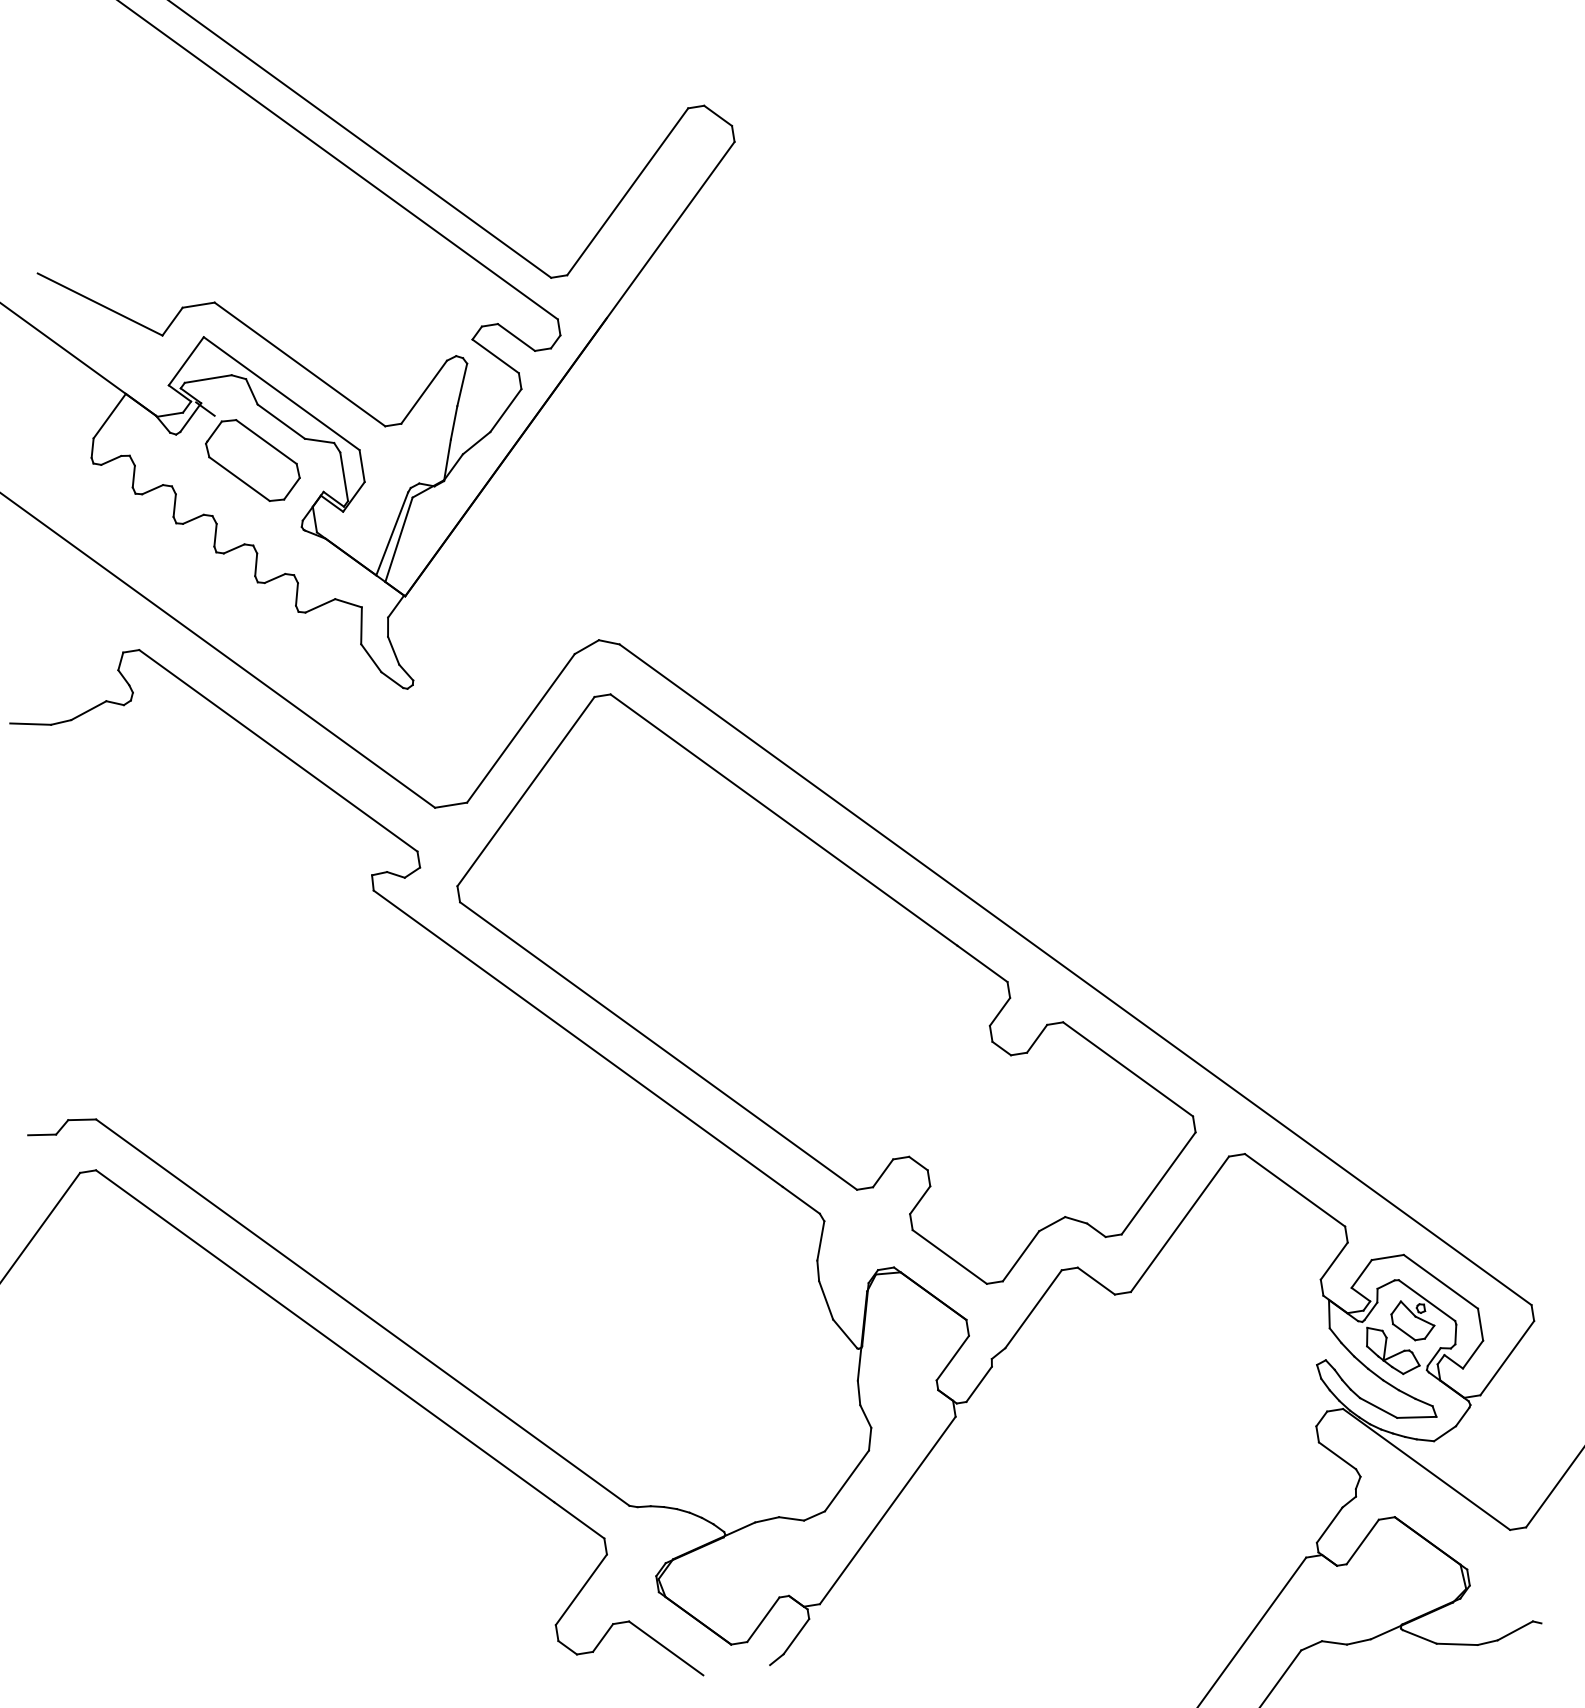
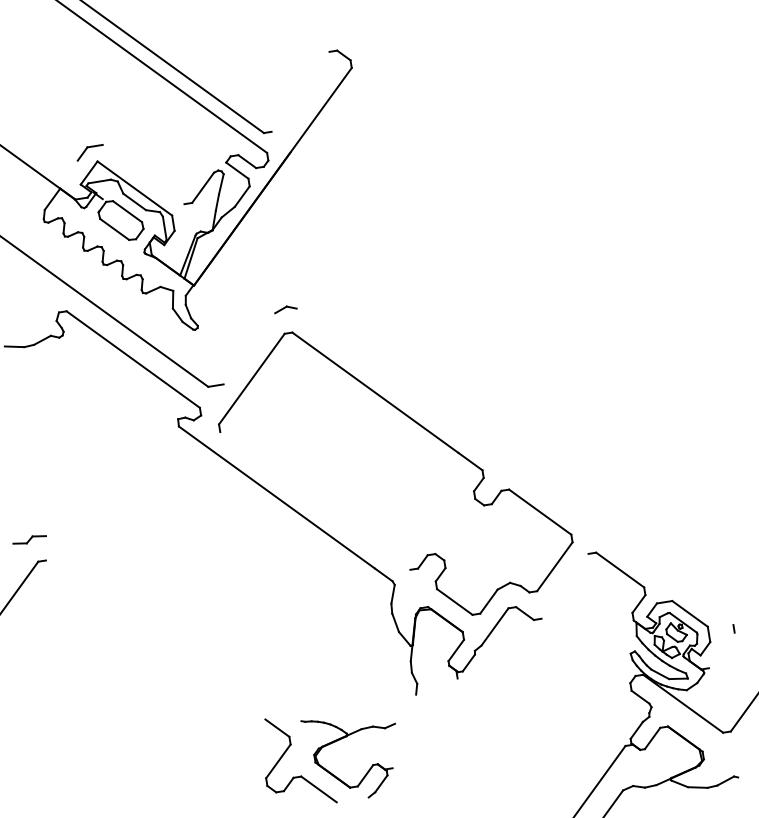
line: (627, 191) -> (300, 91), removed
line: (99, 303) -> (47, 145), removed
line: (299, 364) -> (143, 174), removed
line: (521, 727) -> (249, 348), removed
line: (1074, 974) -> (514, 466), removed
line: (658, 1045) -> (315, 500), removed
line: (1178, 1222) -> (564, 585), removed
line: (362, 1312) -> (173, 628), removed
line: (324, 1335) -> (155, 639), removed
line: (1506, 1358) -> (721, 650), removed
line: (846, 1479) -> (405, 708), removed
line: (886, 1510) -> (424, 723), removed

